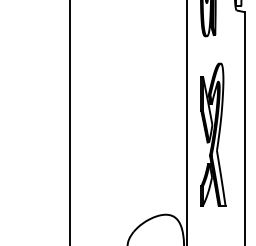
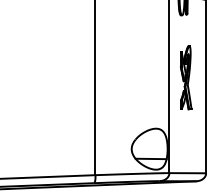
part: (212, 134) -> (185, 77), size x0.7

